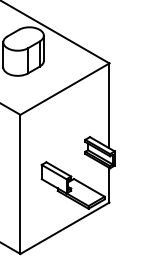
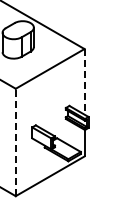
line: (109, 105) -> (84, 81), solid -> dashed
line: (20, 184) -> (15, 142), solid -> dashed

